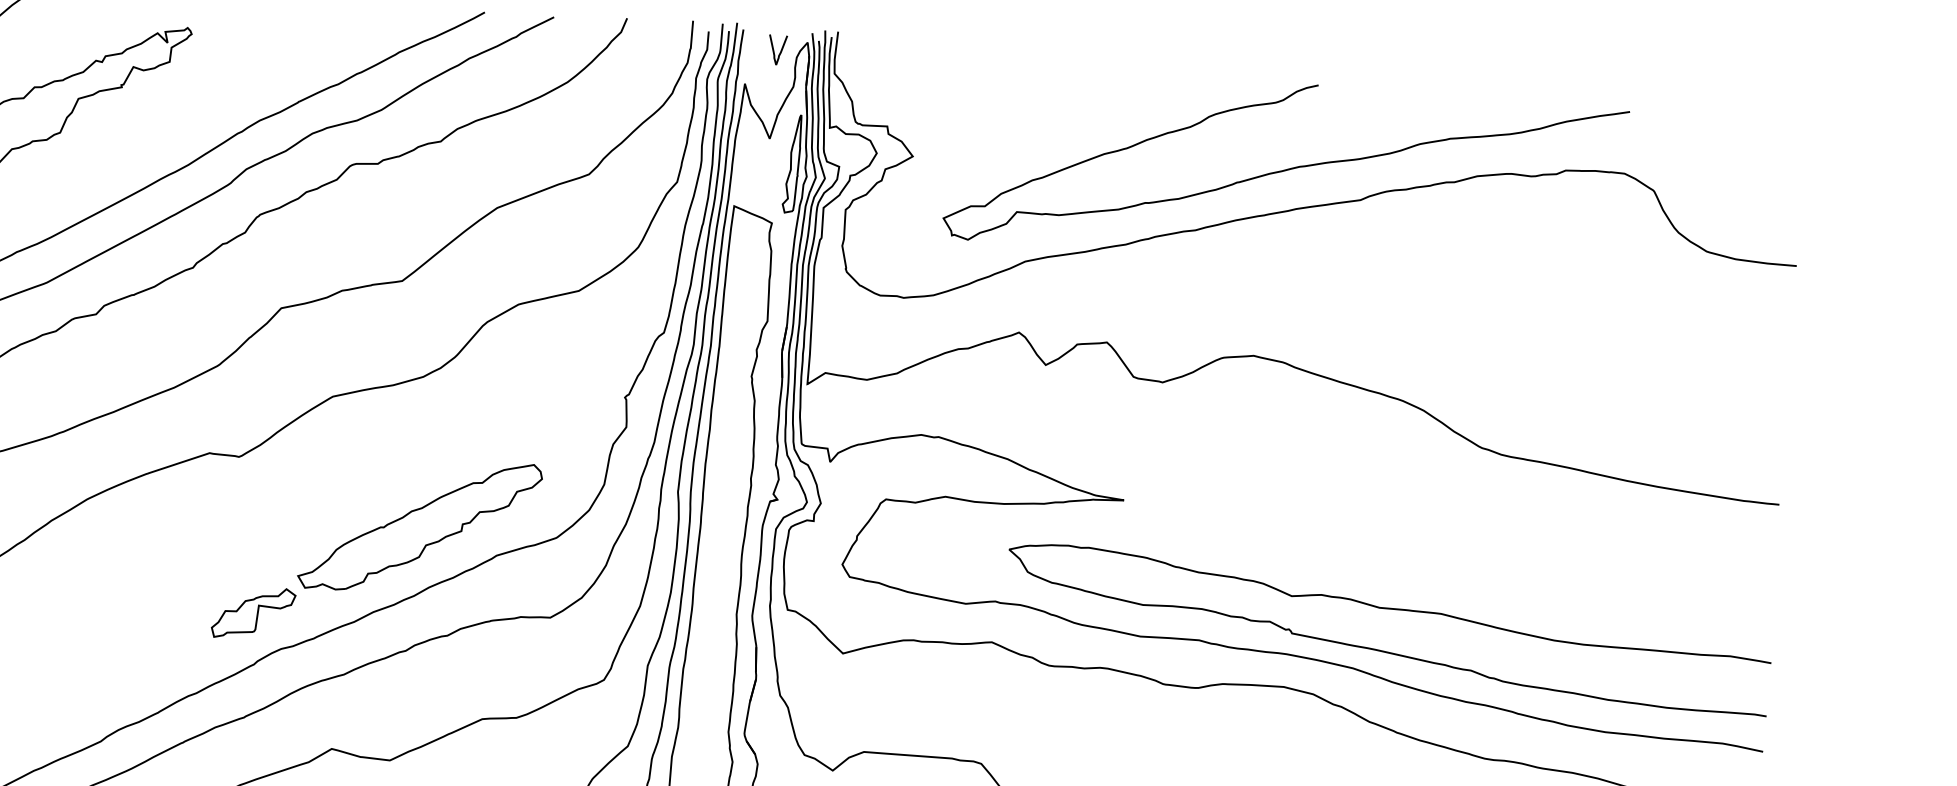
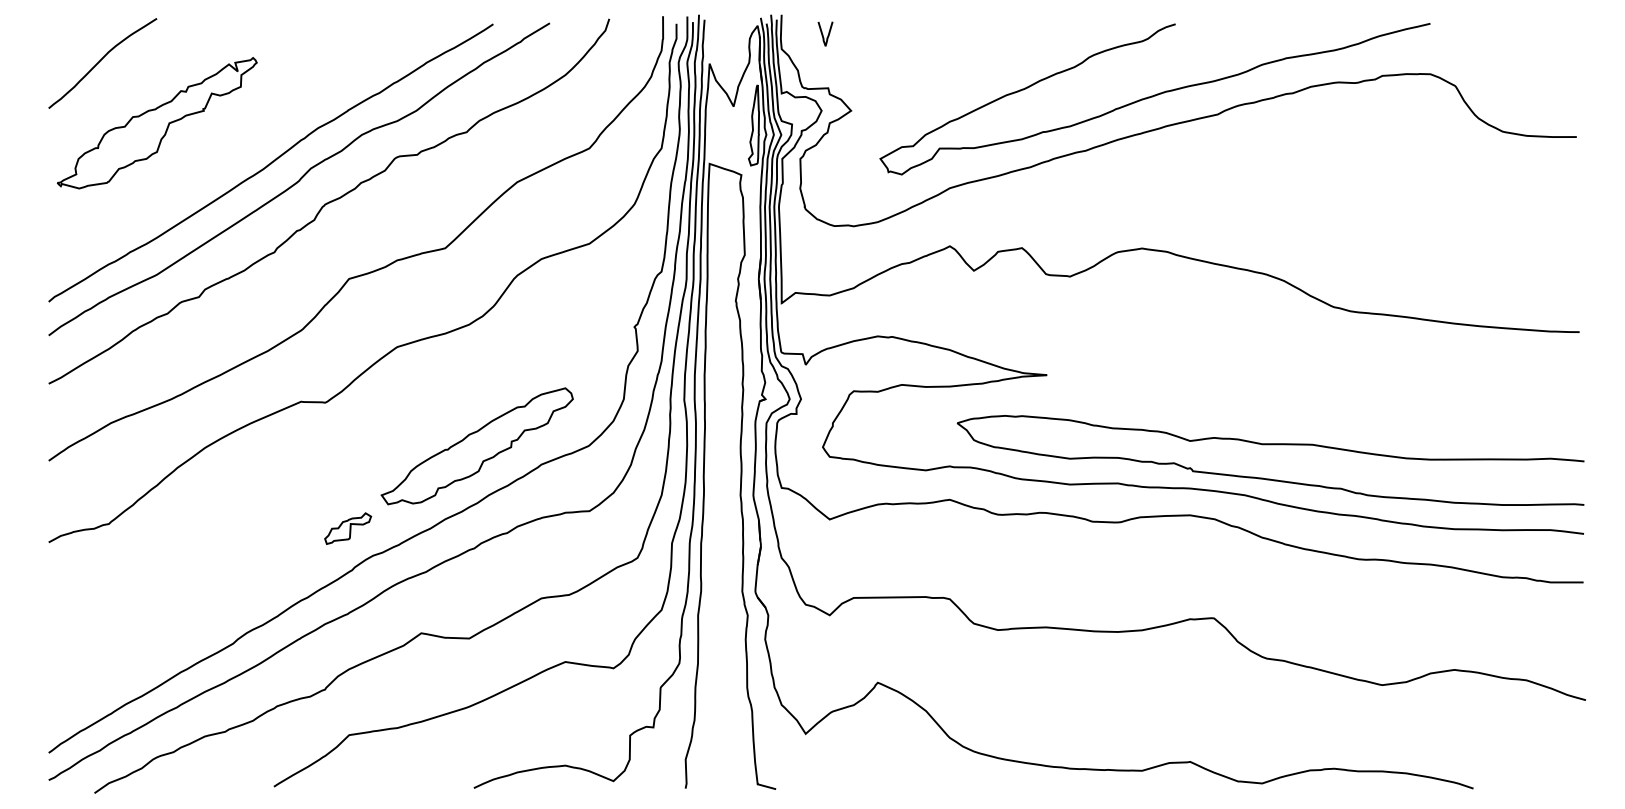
curve: (774, 50) -> (823, 34), moved
part: (252, 612) -> (347, 528), size x0.7

